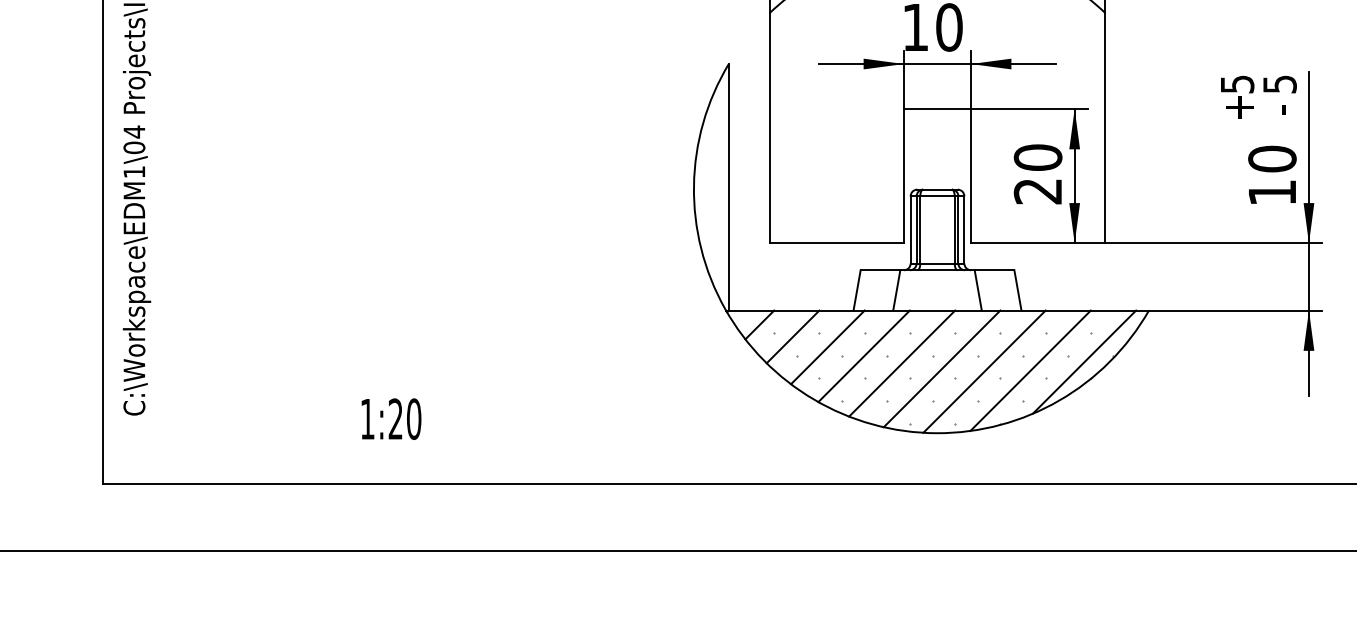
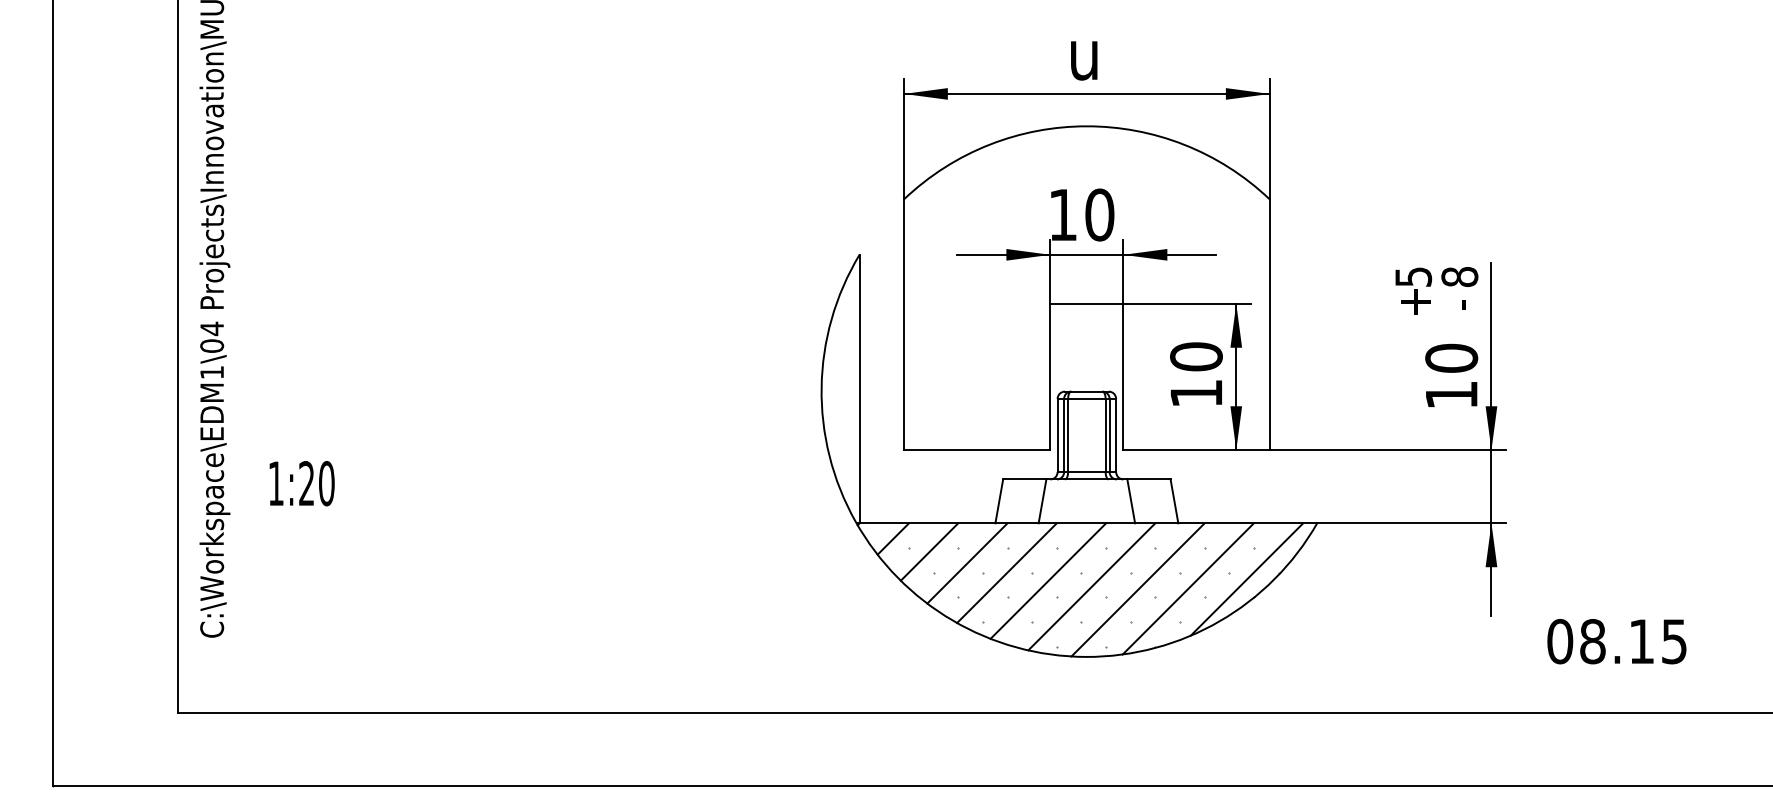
text: (1279, 84) -> (1459, 277), 5 -> 8
text: (1037, 191) -> (1195, 393), 20 -> 10
text: (390, 419) -> (301, 483), moved

